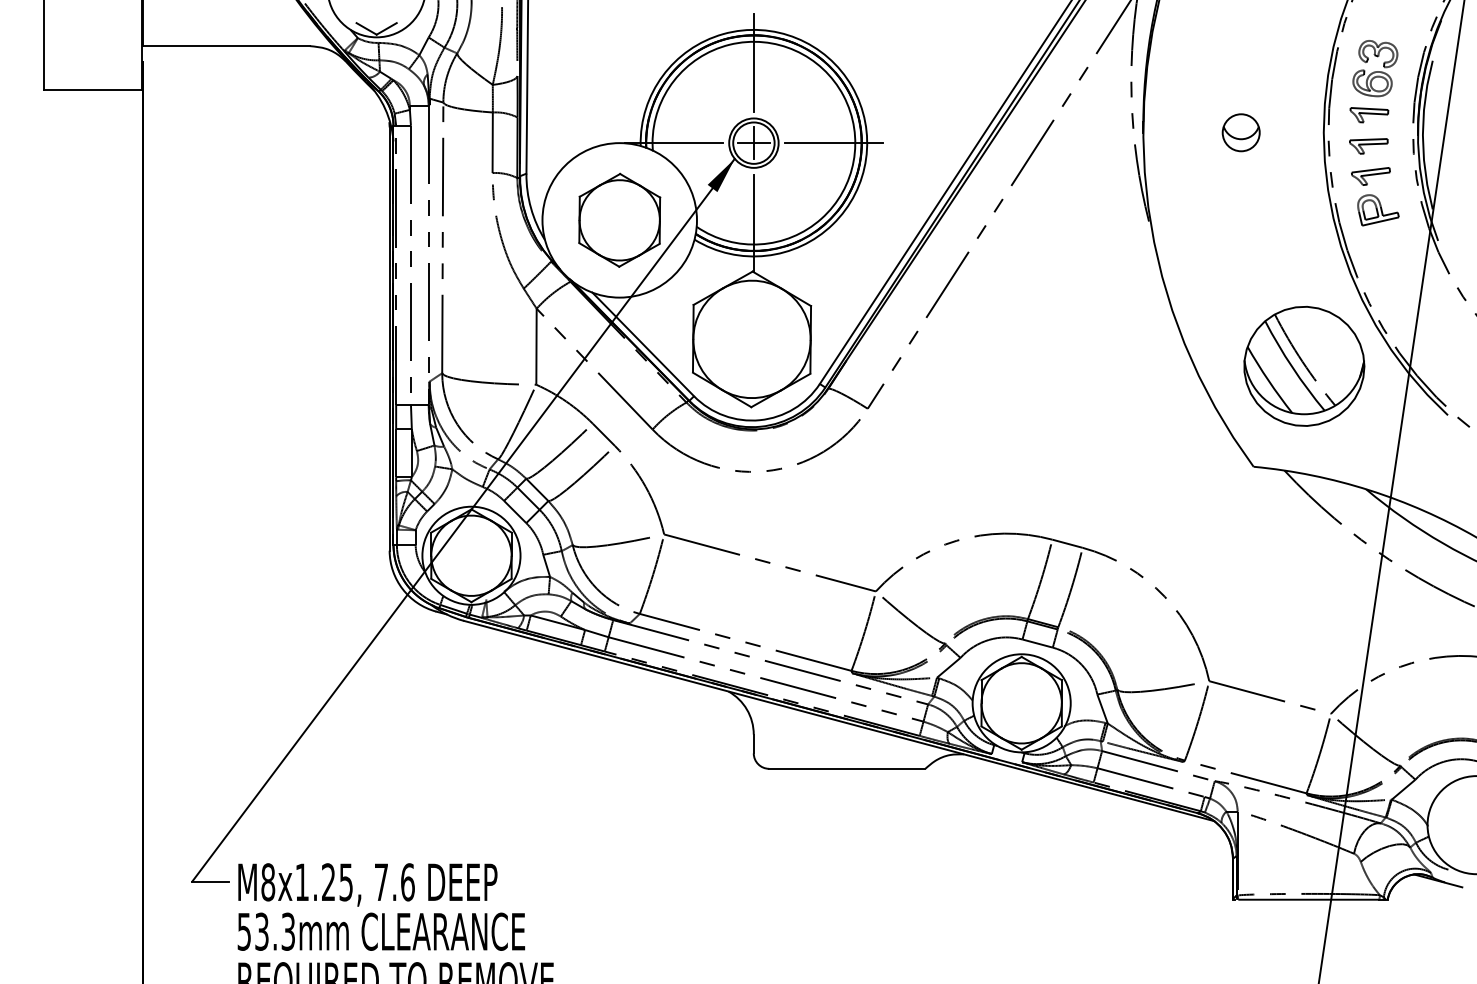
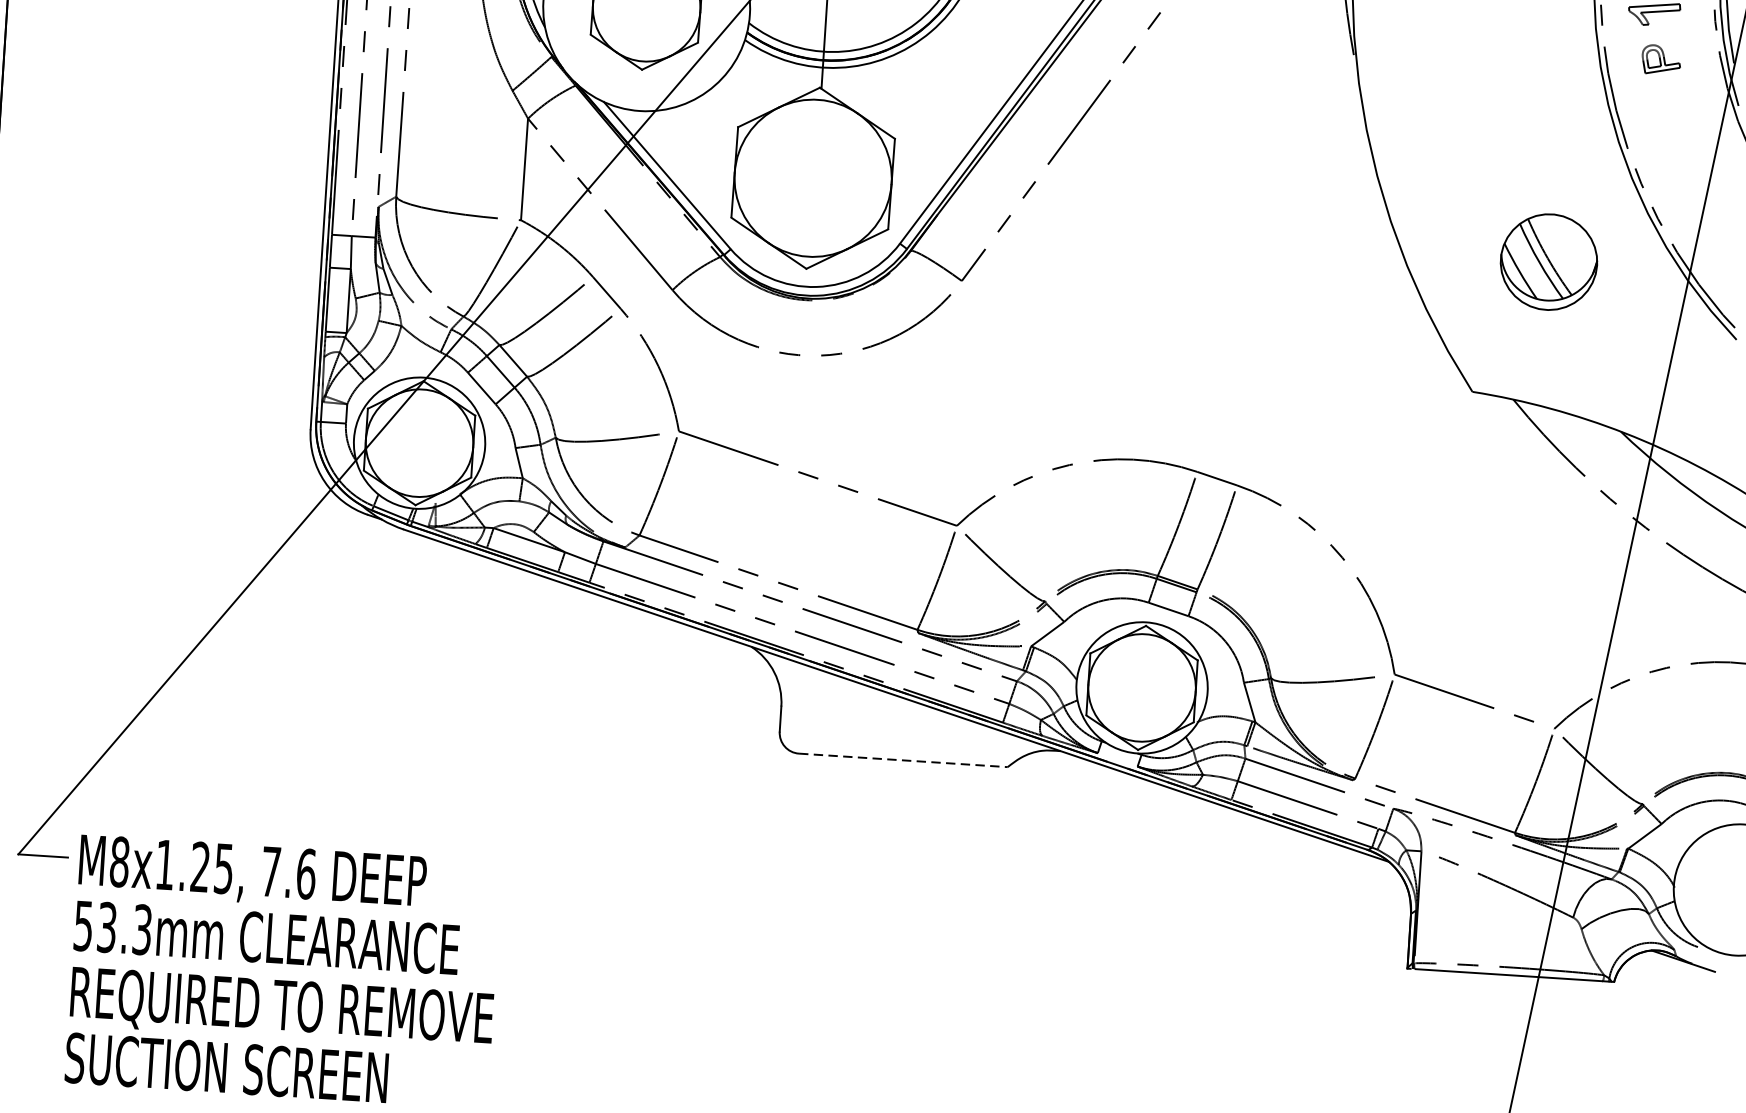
part: (1378, 210) -> (1661, 60), size x0.7
part: (1304, 366) -> (1549, 262), size x0.6
line: (847, 768) -> (903, 759), solid -> dashed

